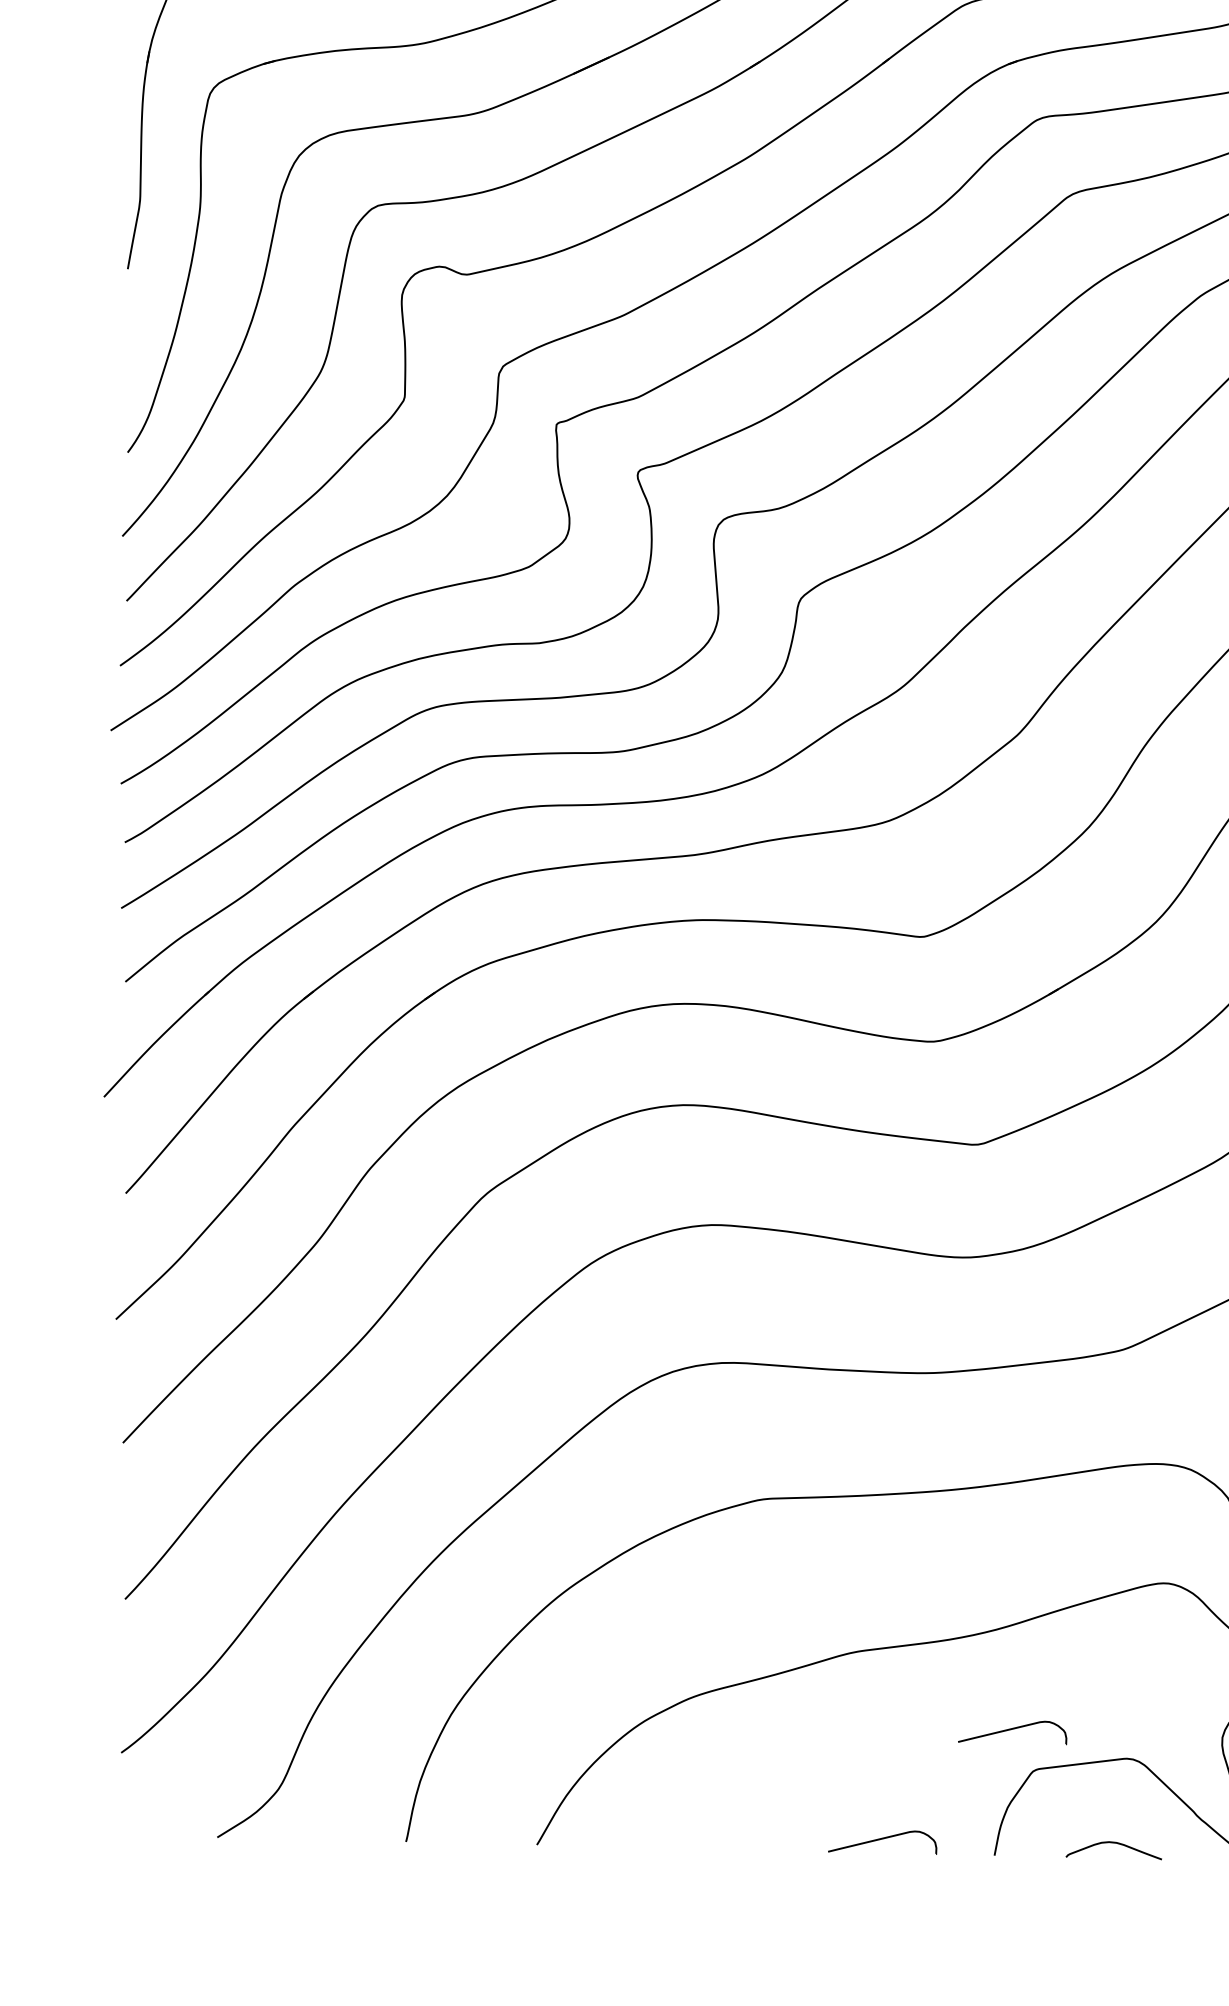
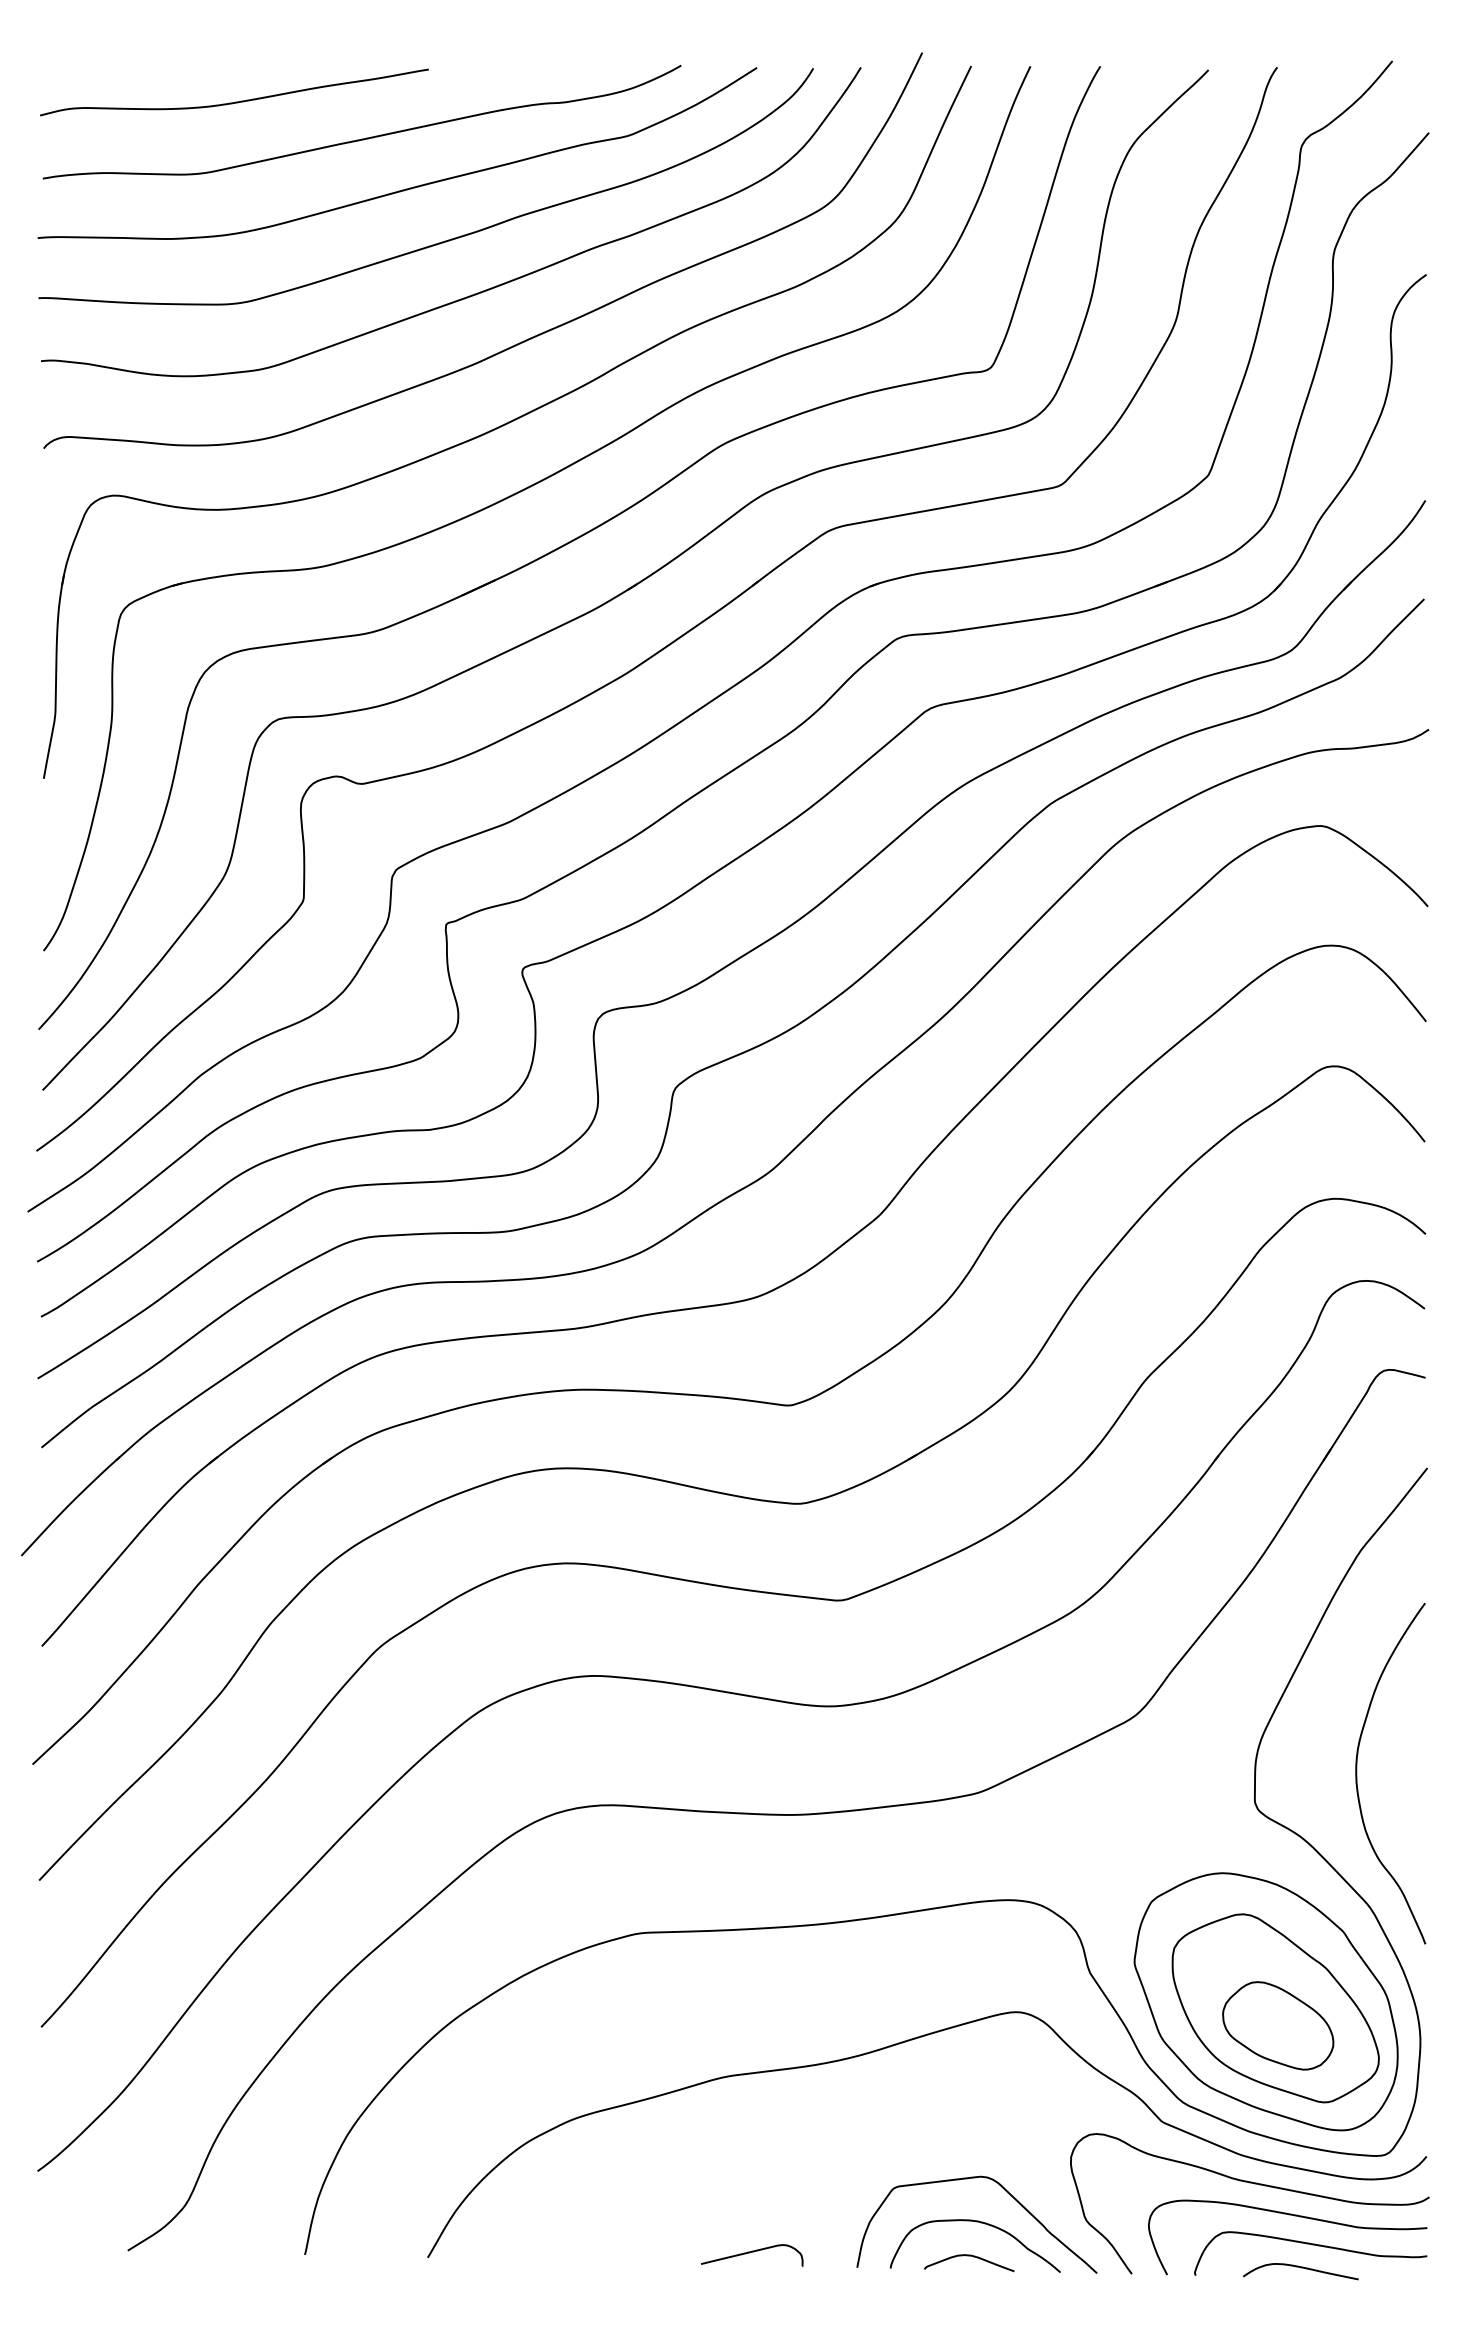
curve: (1010, 1730) -> (872, 2150), removed
curve: (1125, 1808) -> (980, 2223), added

